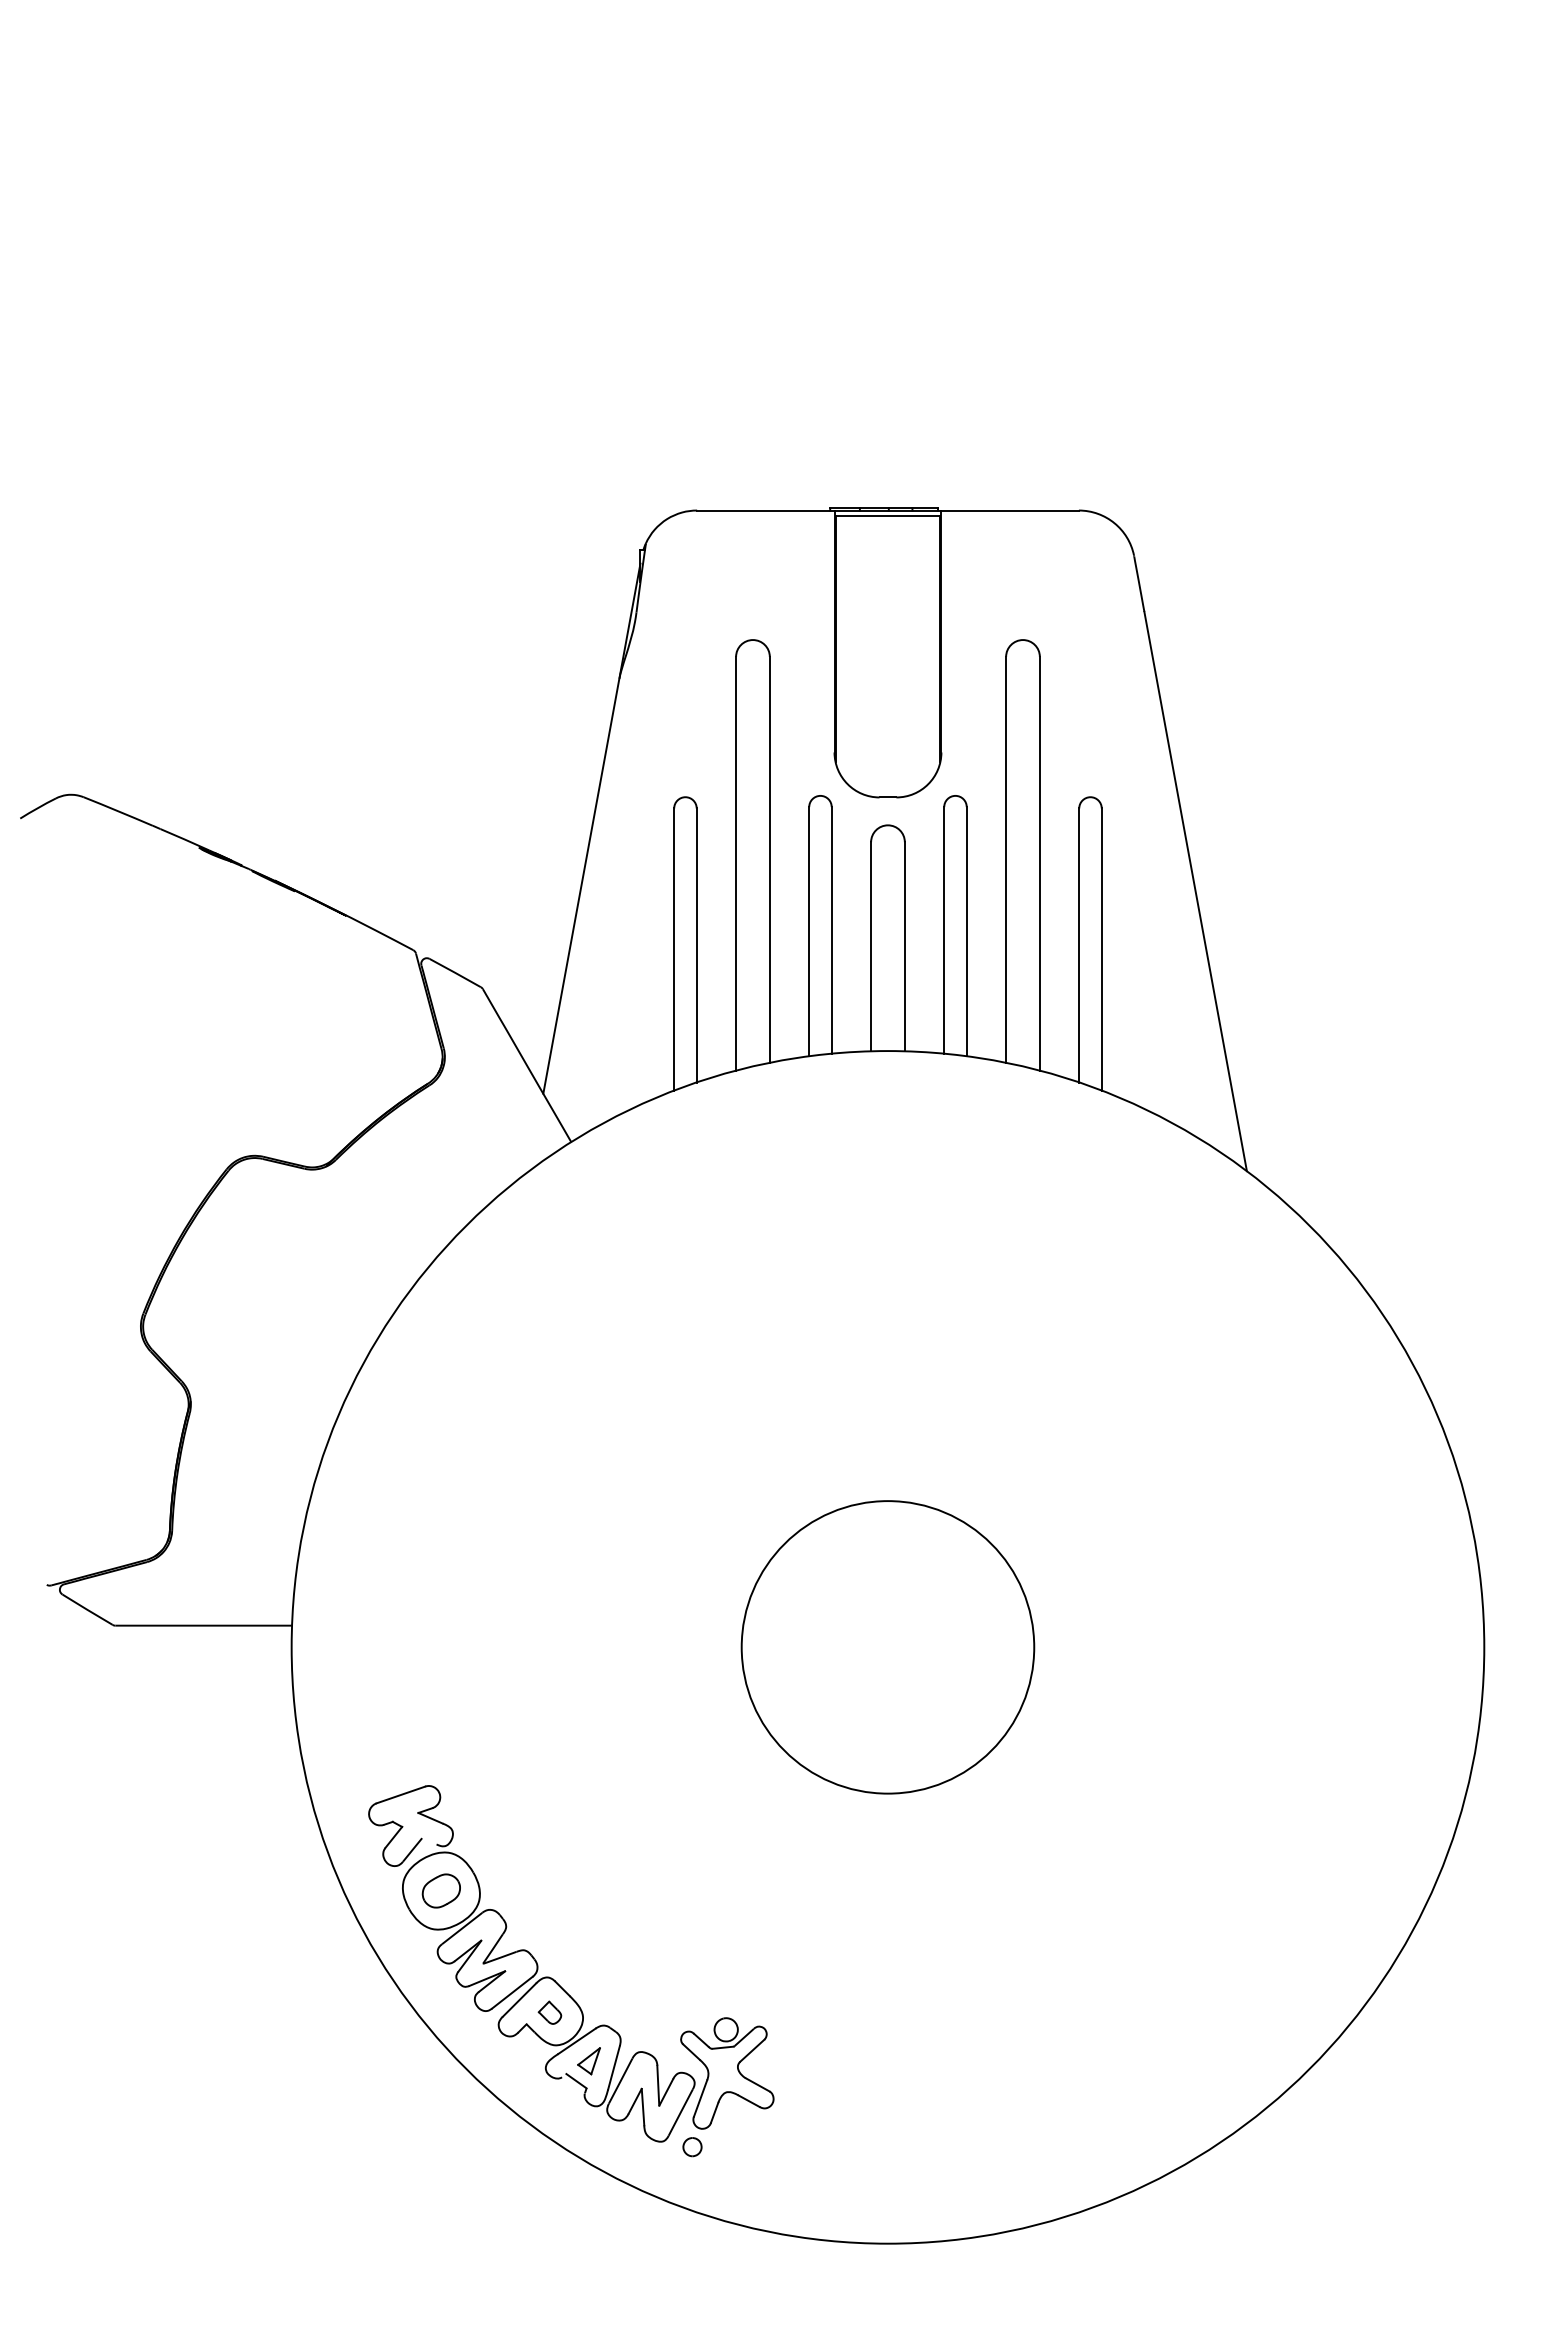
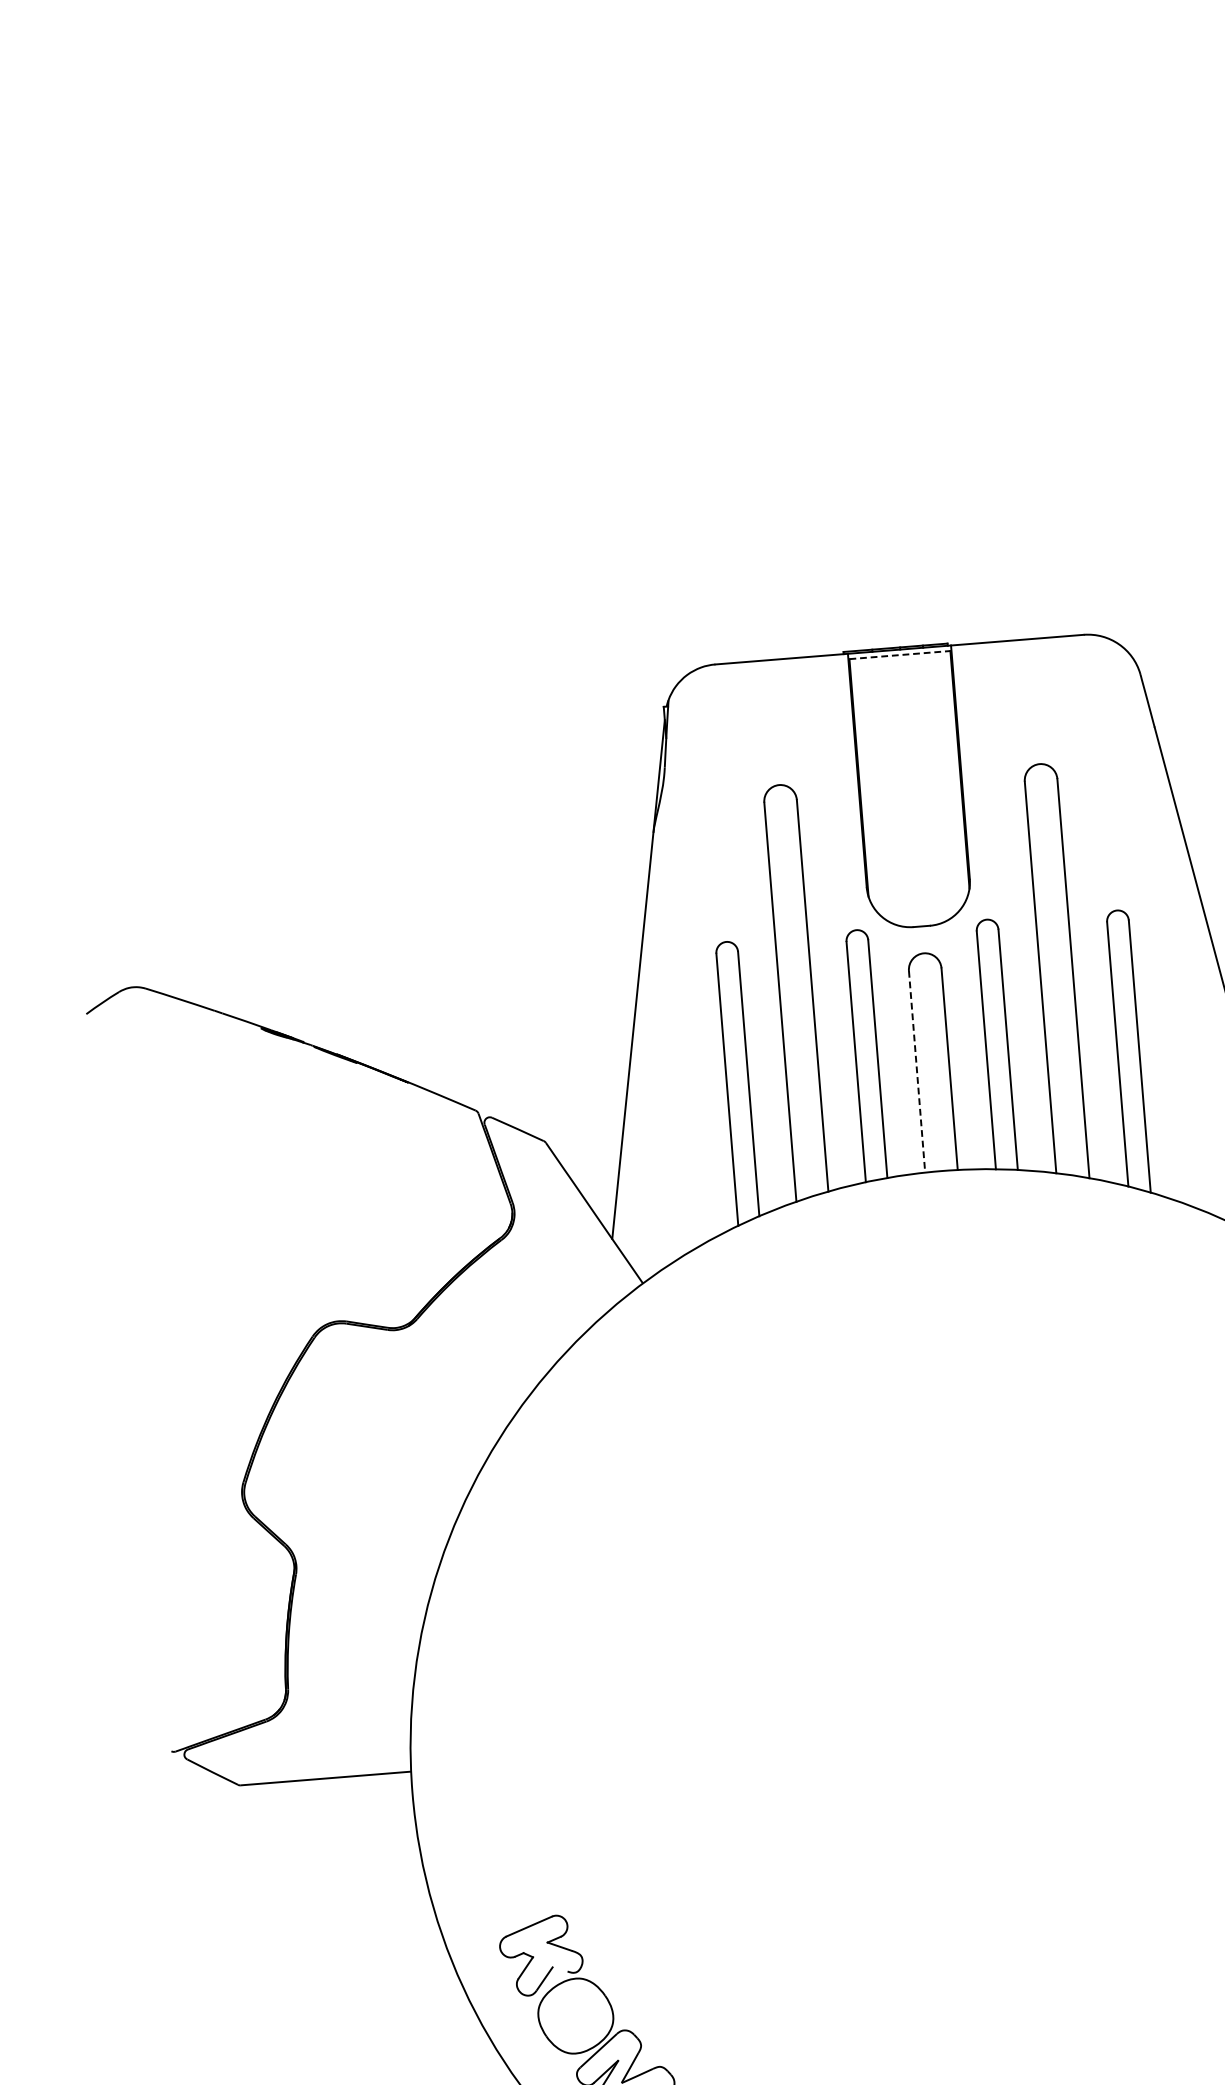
line: (888, 516) -> (900, 655), solid -> dashed
line: (871, 946) -> (917, 1071), solid -> dashed
circle: (887, 1647) -> (987, 1746), removed
part: (440, 1890) -> (574, 2015), removed

